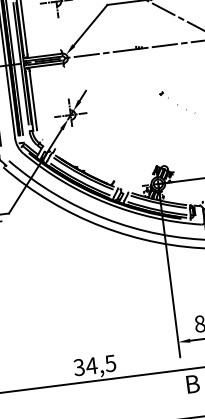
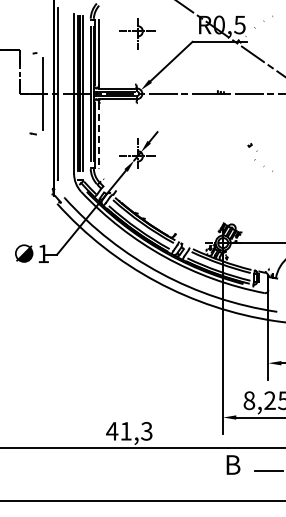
part: (163, 95) -> (252, 147), moved
line: (33, 100) -> (99, 135), solid -> dashed
text: (94, 365) -> (129, 431), 34,5 -> 41,3

